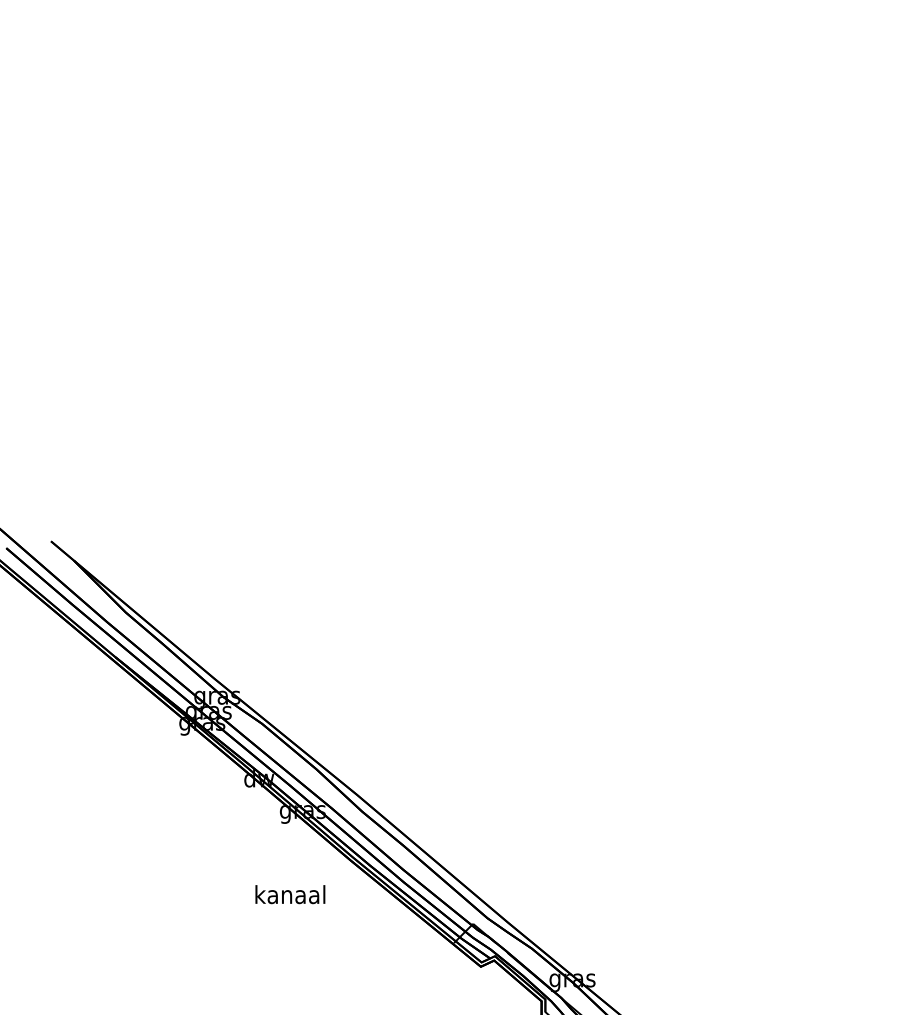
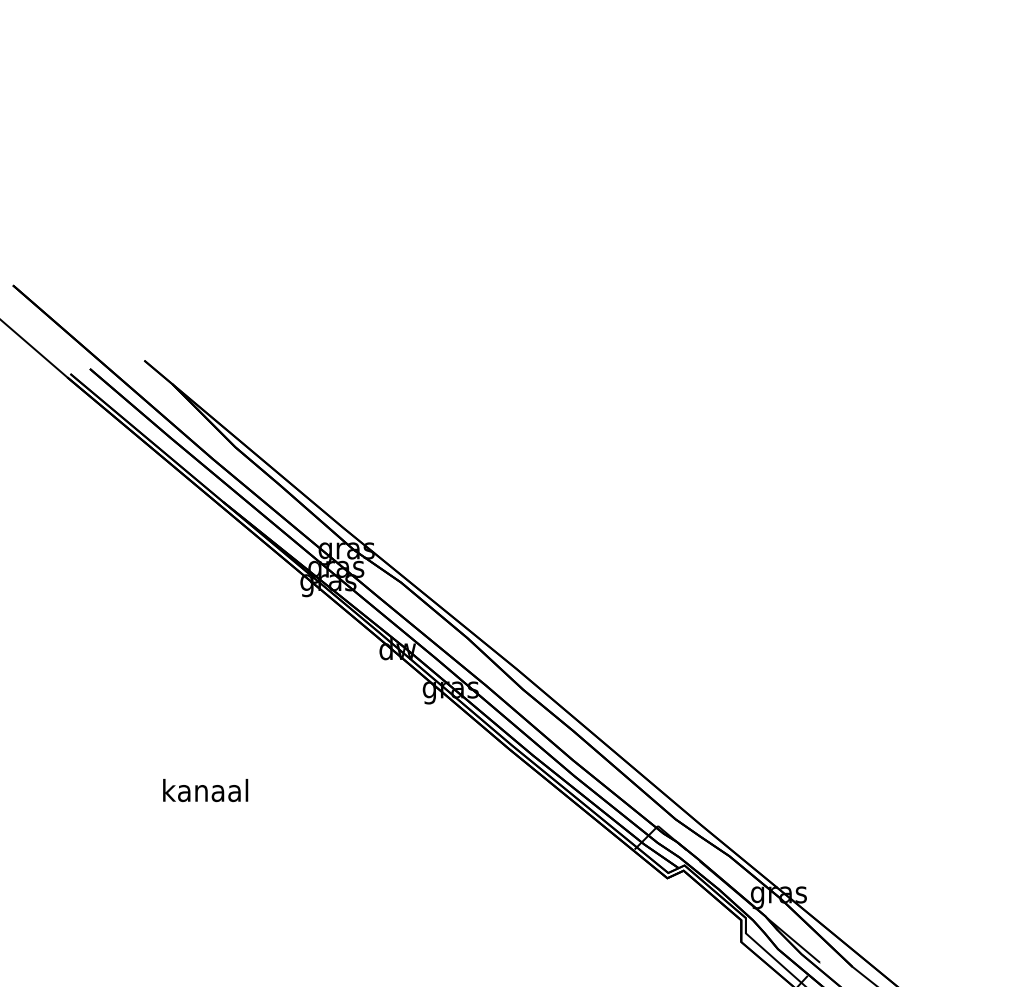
text: (290, 894) -> (205, 790), moved

